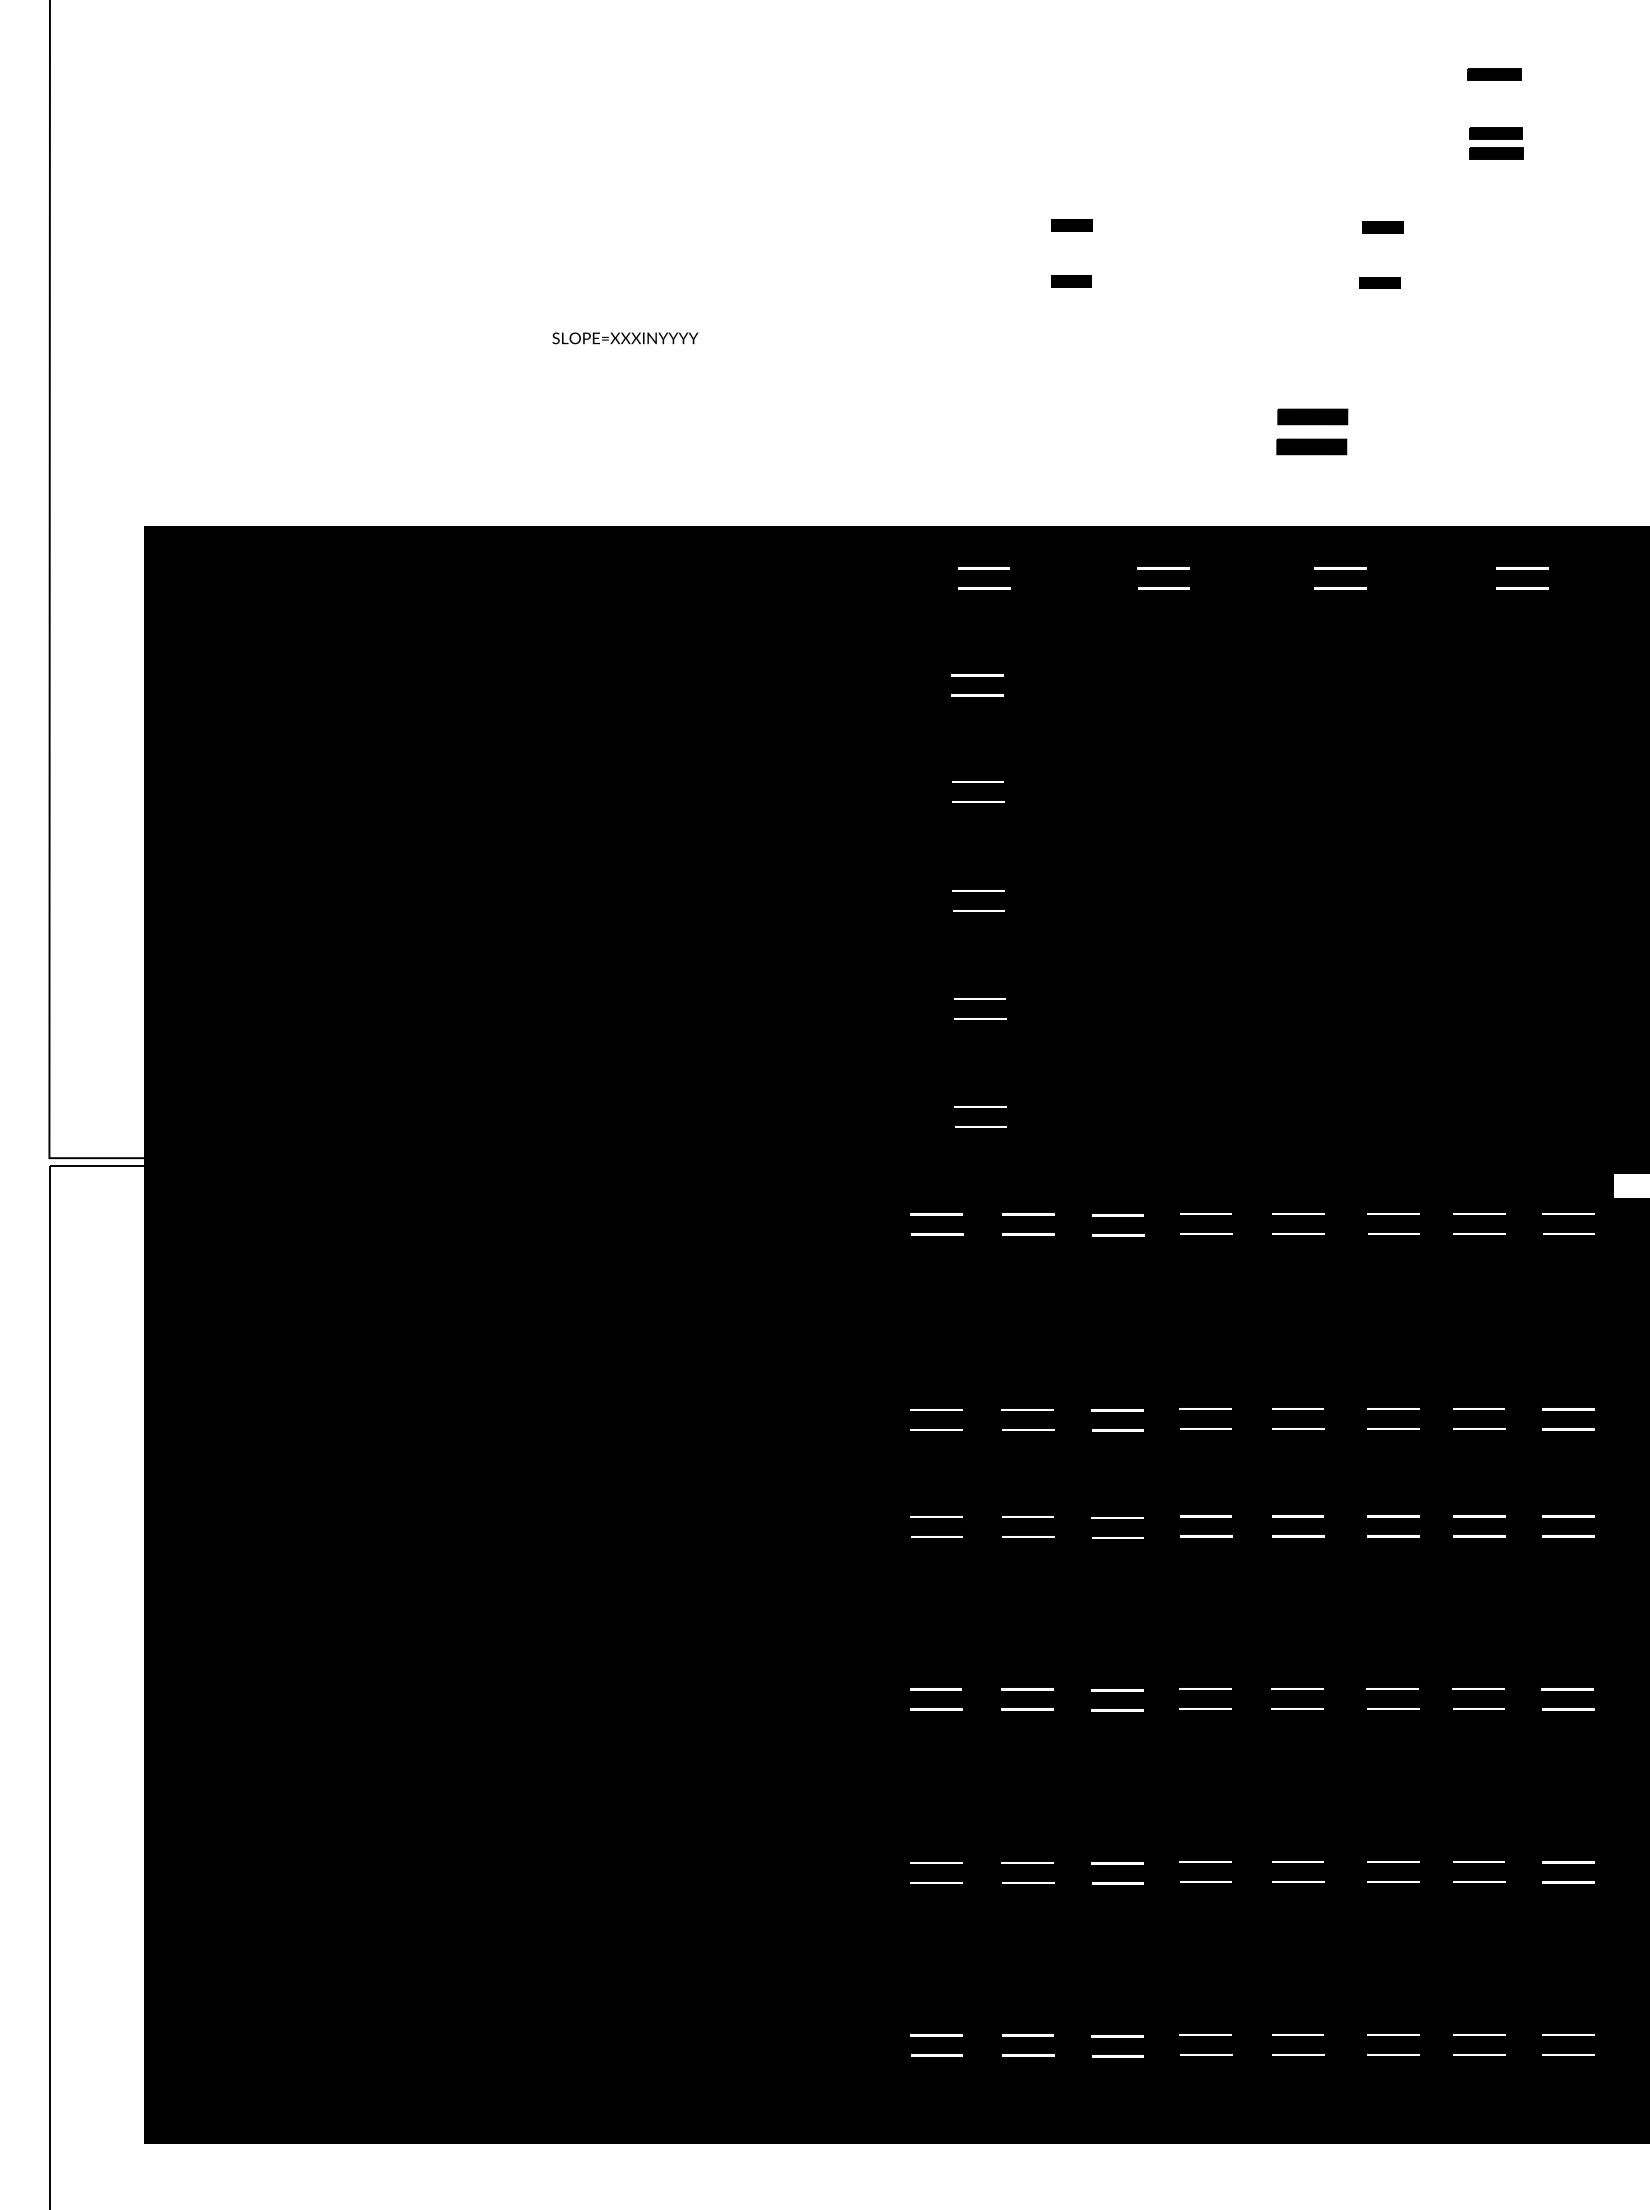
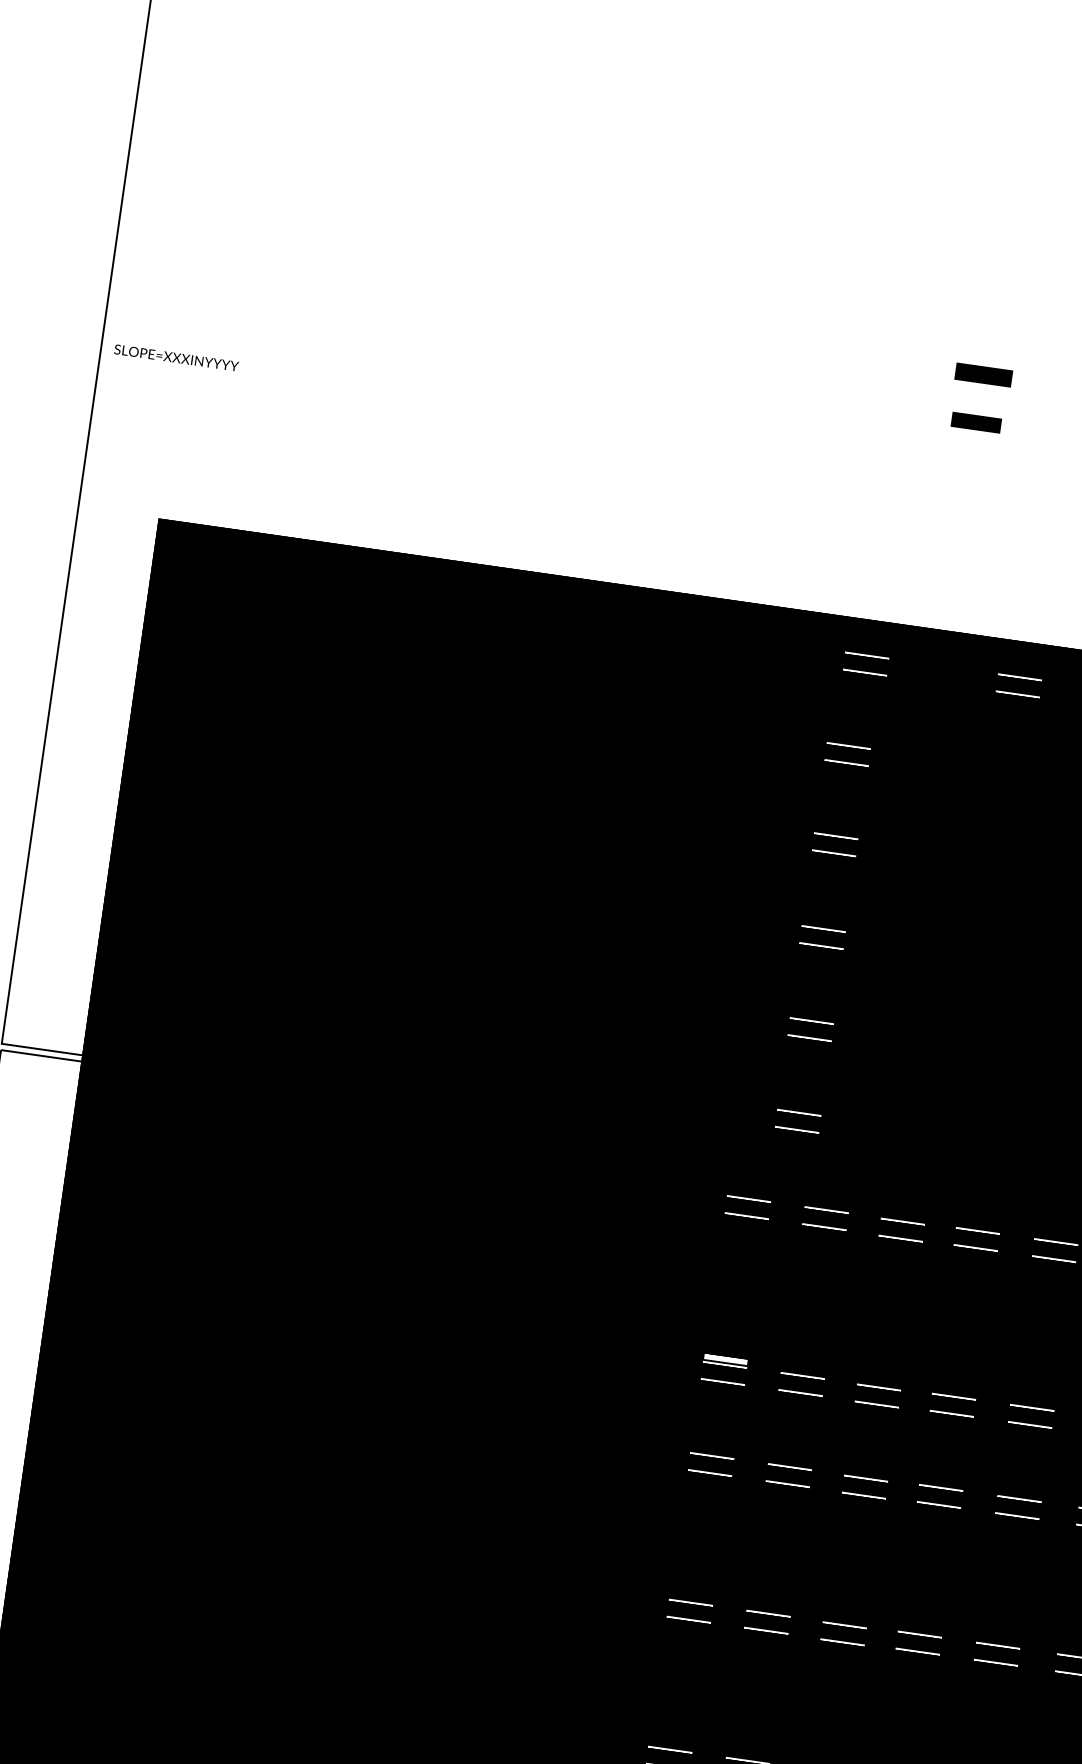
part: (1071, 225) -> (983, 374), size x1.6
part: (1071, 281) -> (976, 422), size x1.4
text: (625, 338) -> (176, 358), moved
fill: (936, 1401) -> (726, 1357), removed

